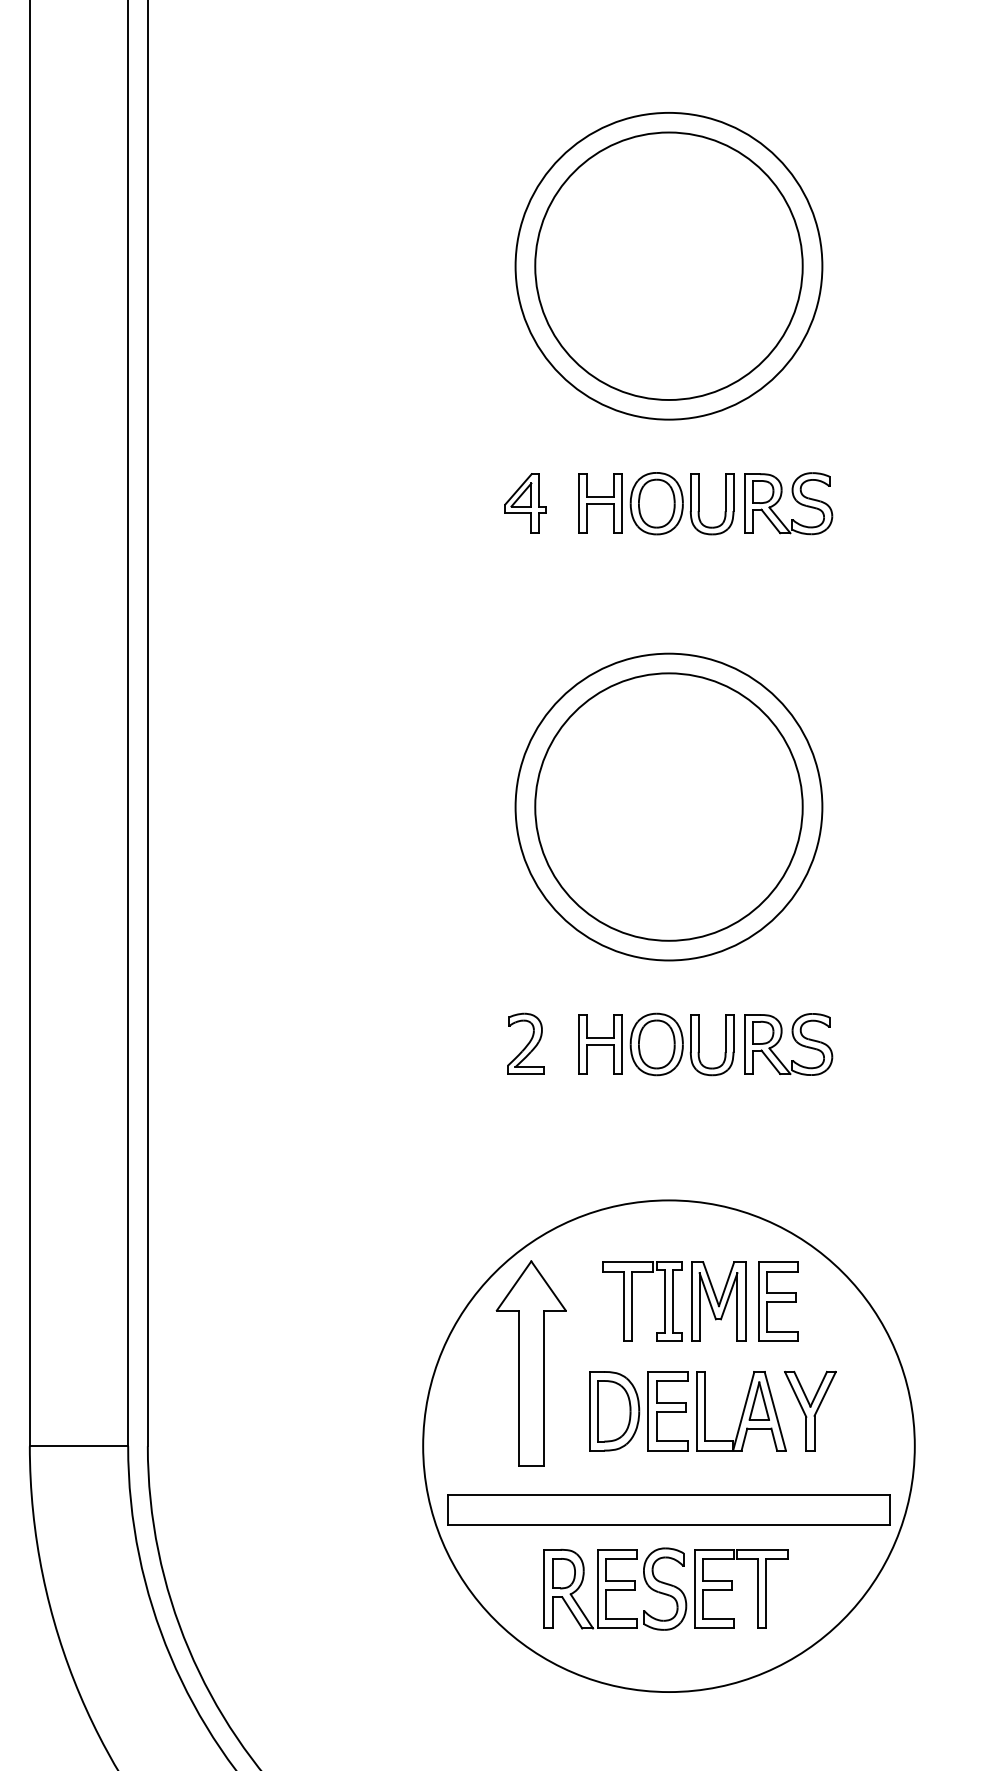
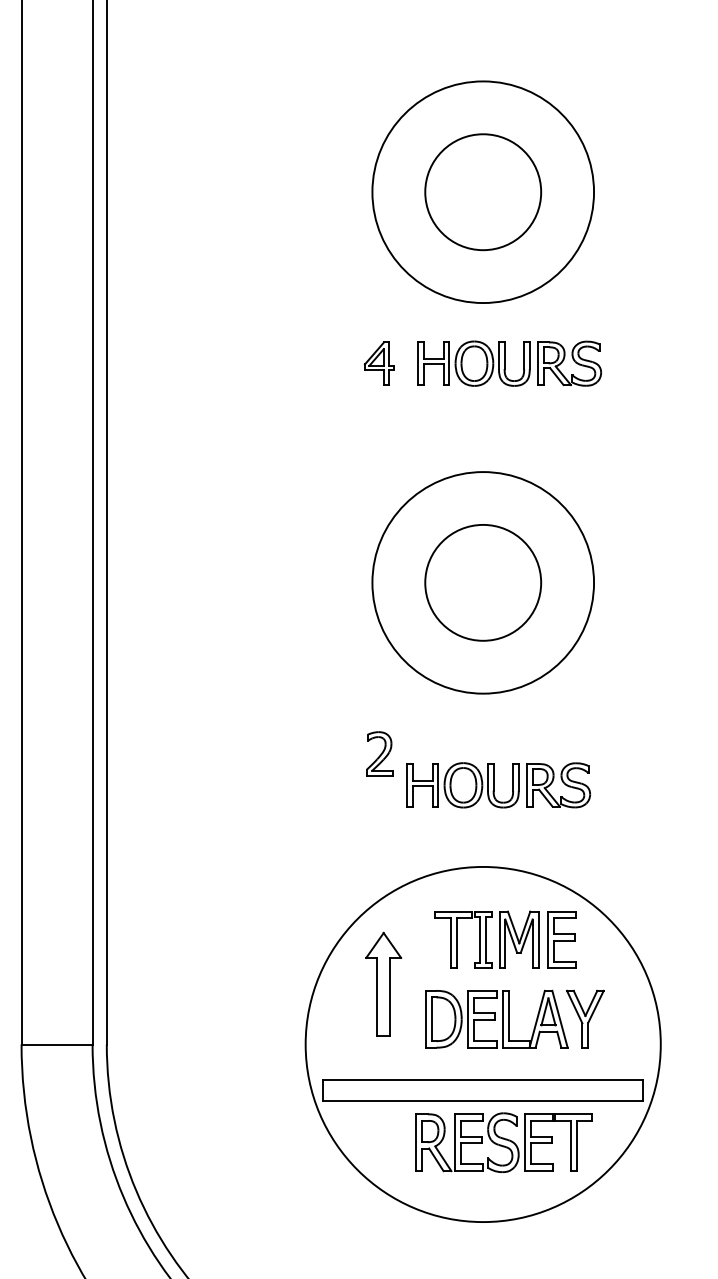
circle: (667, 265) -> (482, 191), size x0.6
circle: (667, 806) -> (482, 582), size x0.6
part: (705, 1044) -> (498, 785), moved
part: (530, 1363) -> (383, 984), size x0.7
part: (665, 1588) -> (503, 1142), moved

